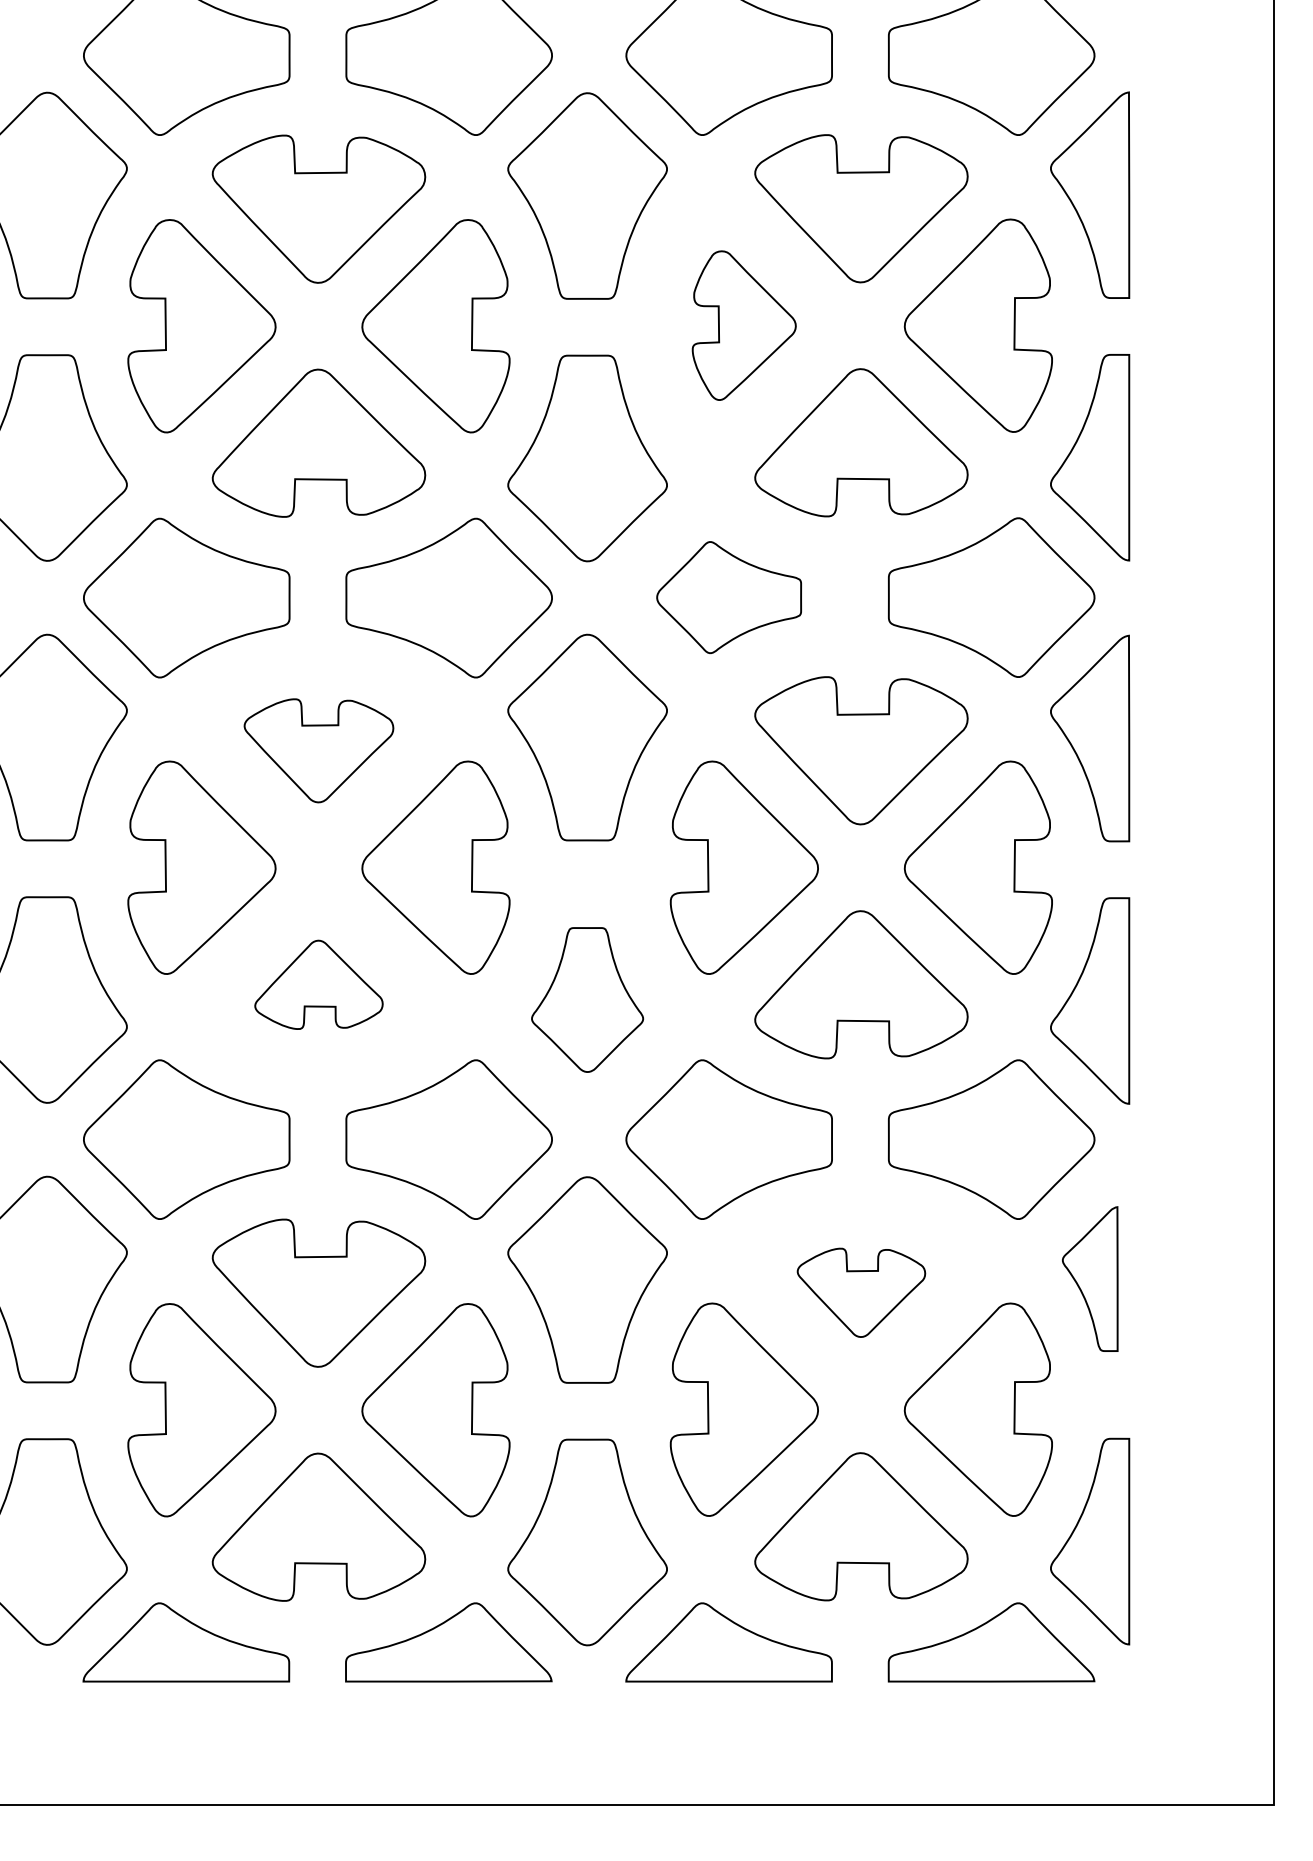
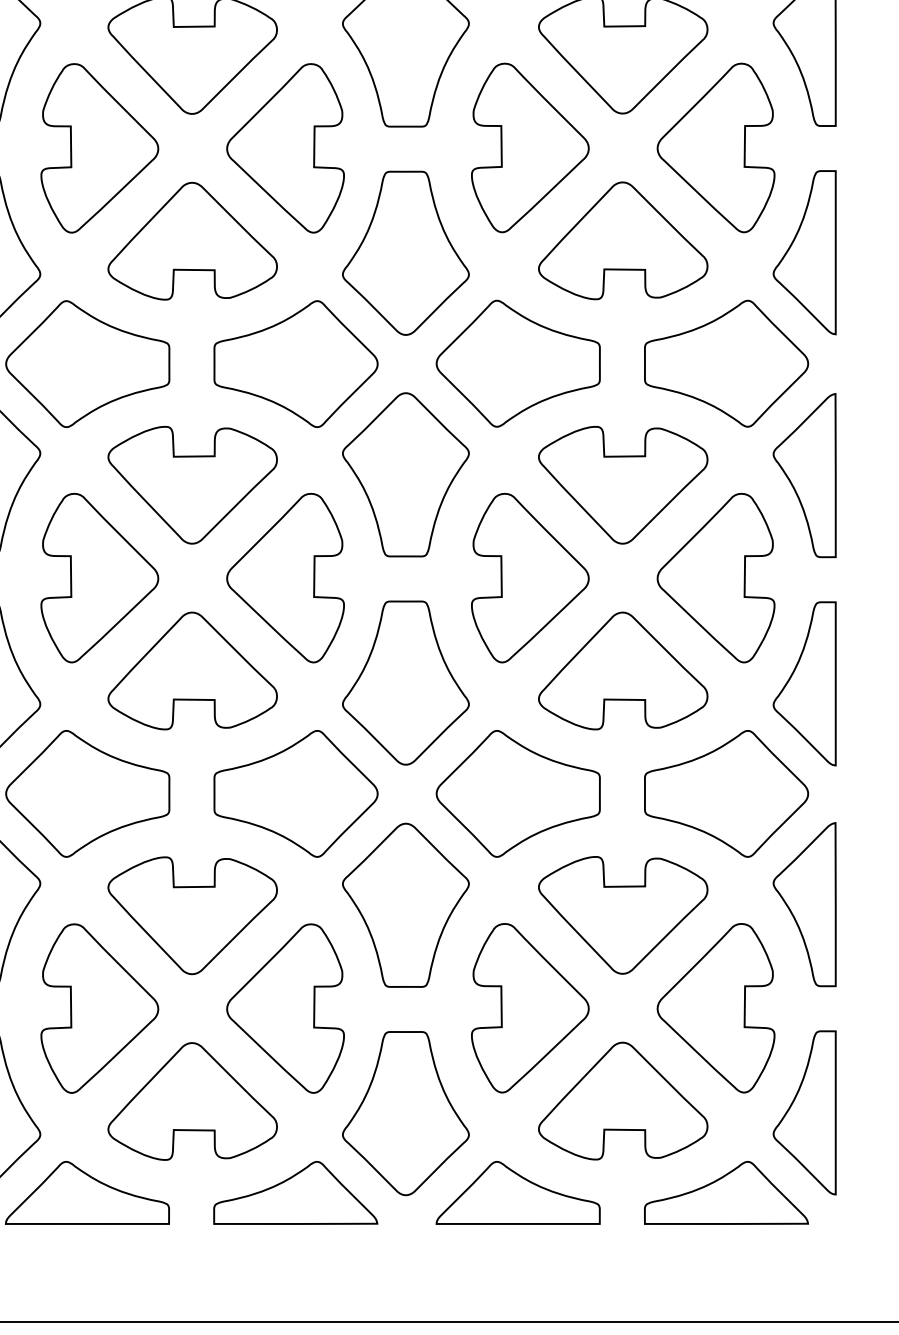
part: (743, 325) -> (529, 147), size x1.43
part: (728, 597) -> (517, 363), size x1.43
part: (318, 750) -> (192, 485), size x1.43
part: (318, 984) -> (192, 670), size x1.67
part: (587, 999) -> (405, 682), size x1.43
part: (1090, 1278) -> (805, 904), size x1.43
part: (861, 1292) -> (623, 915), size x1.67

